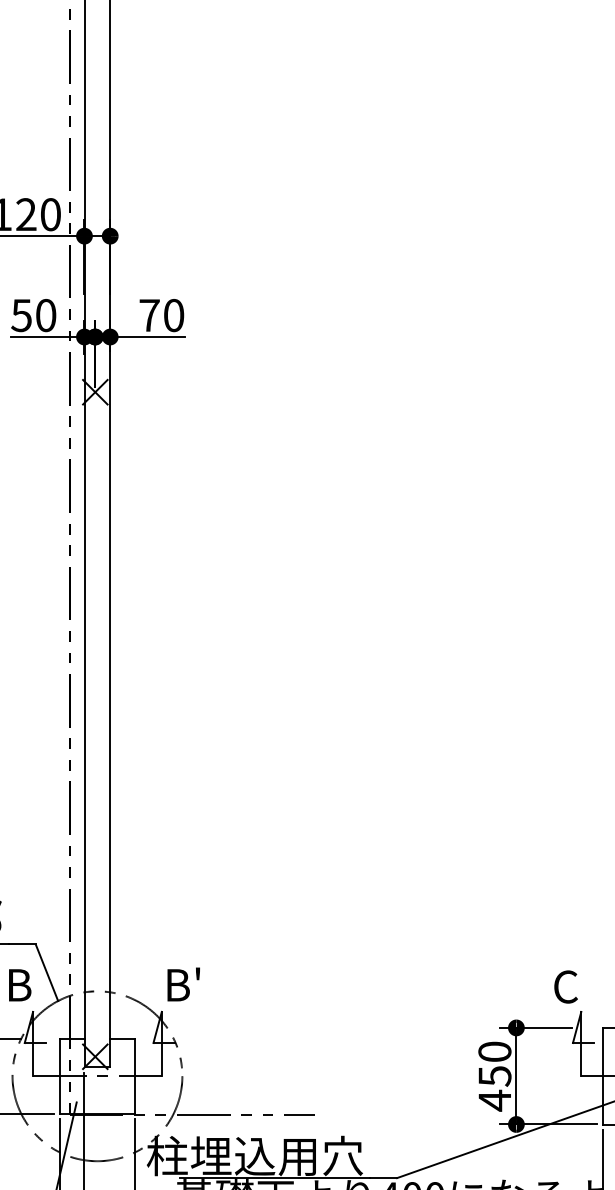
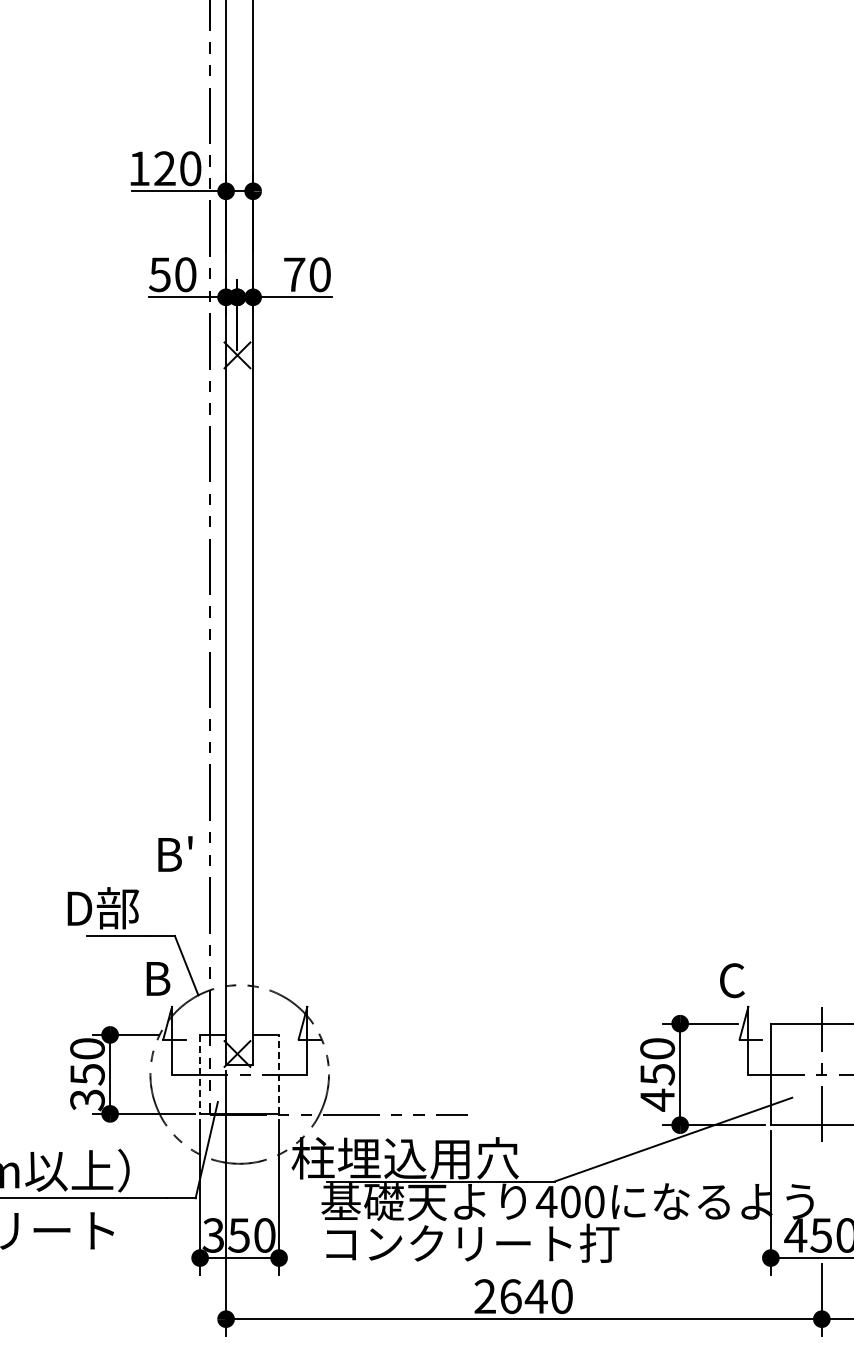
text: (183, 984) -> (175, 853), moved
line: (135, 1076) -> (279, 1074), solid -> dashed
line: (60, 1077) -> (200, 1075), solid -> dashed

